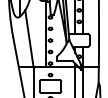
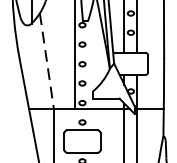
line: (29, 38) -> (47, 60), solid -> dashed

